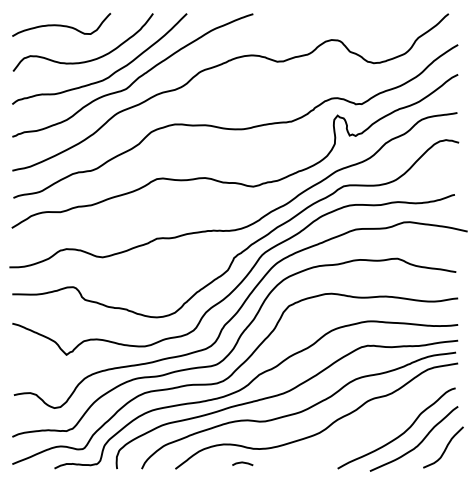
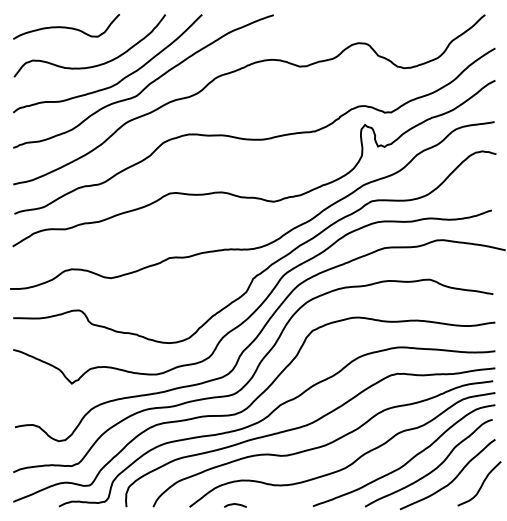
curve: (377, 425) -> (408, 460), added
curve: (242, 462) -> (235, 504), moved

